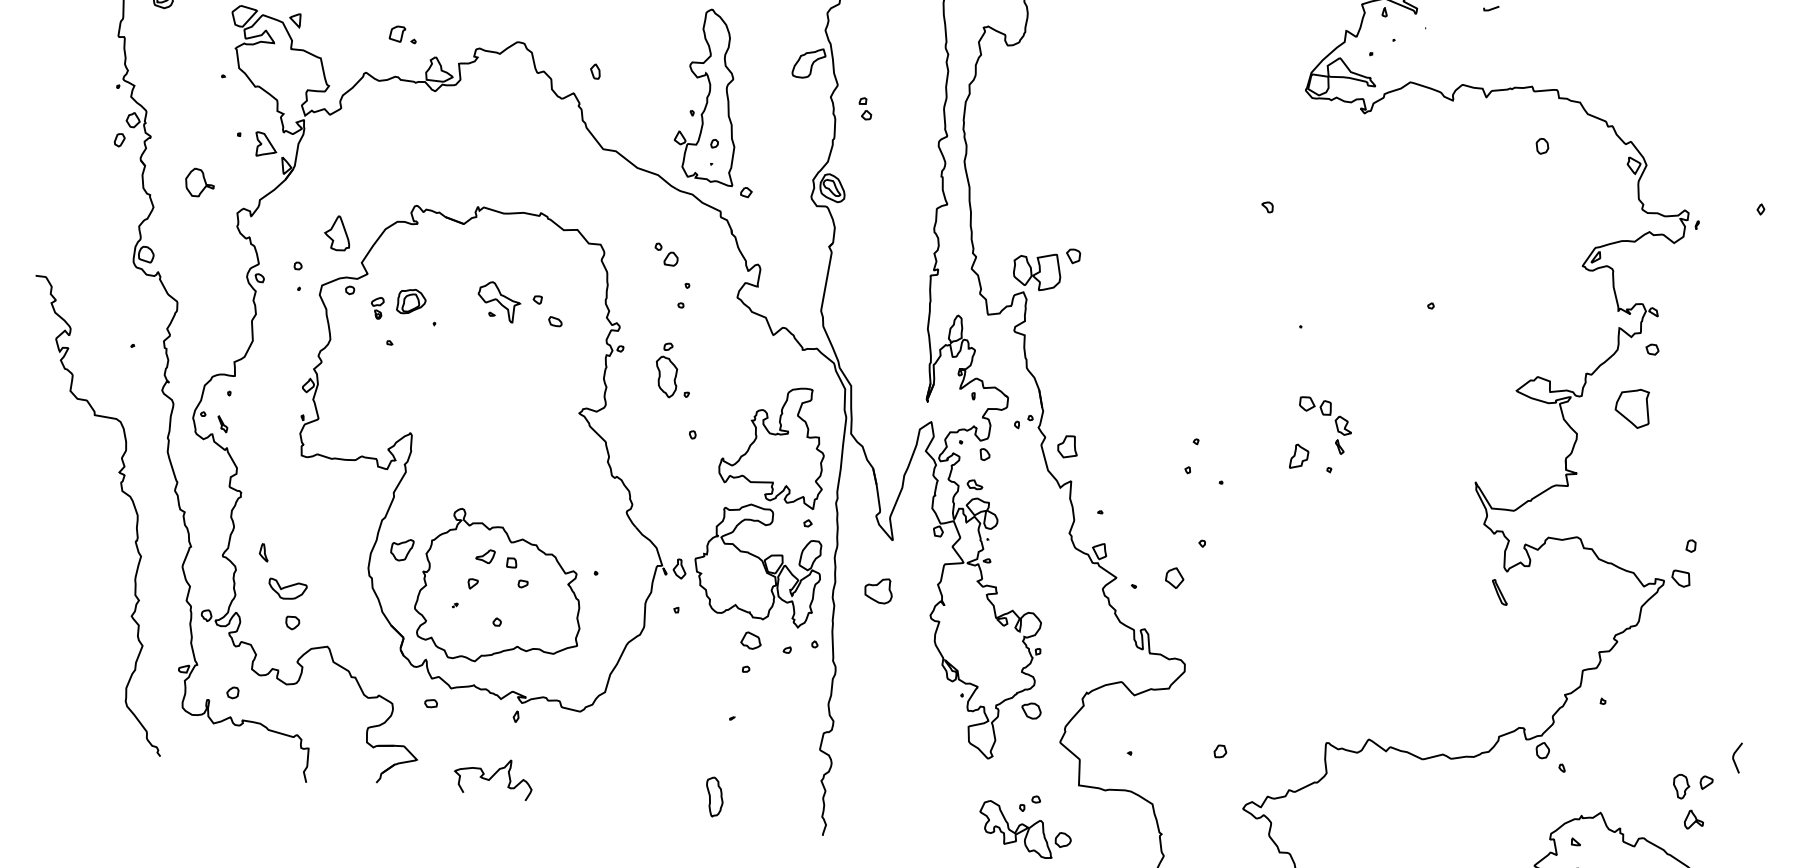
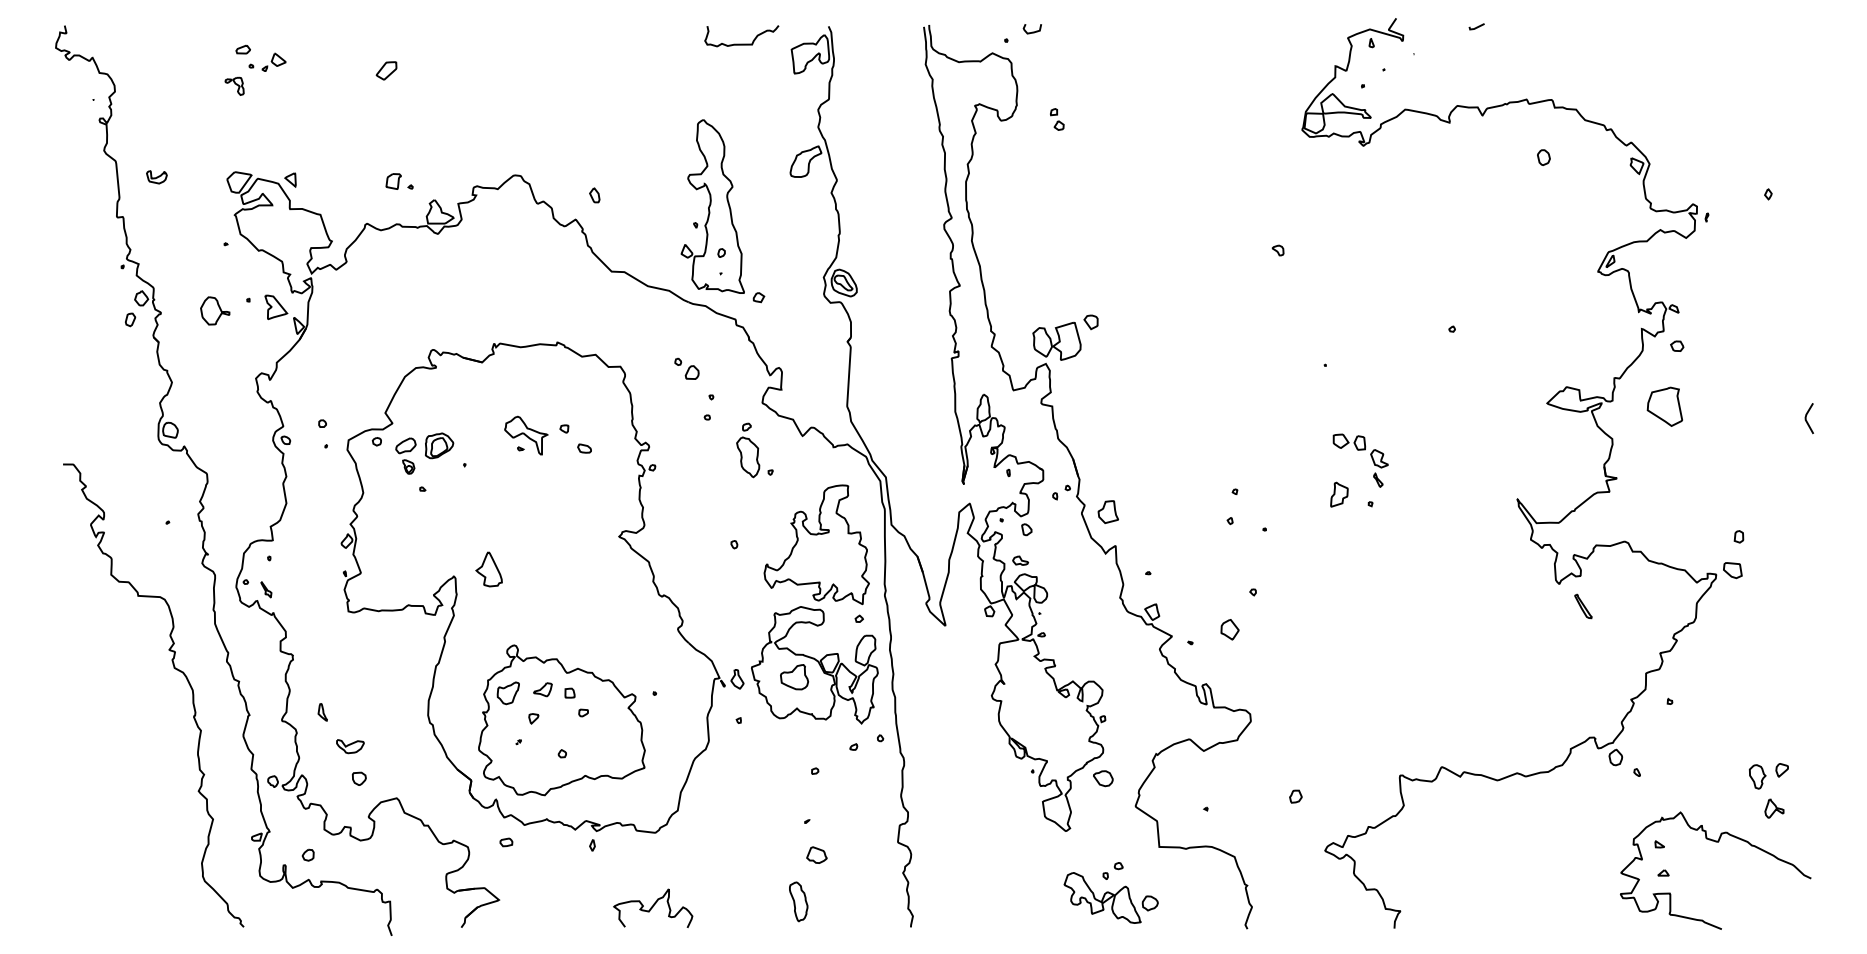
part: (865, 108) -> (1057, 119), moved
part: (200, 182) -> (215, 310), moved
part: (337, 233) -> (488, 569), moved
part: (376, 307) -> (405, 455), size x1.67
part: (673, 370) -> (754, 450), moved
part: (401, 550) -> (507, 693), moved
part: (287, 589) -> (350, 746), size x0.71
part: (878, 590) -> (794, 677), moved
part: (1499, 592) -> (1583, 606), moved
part: (750, 640) -> (816, 854), moved
line: (1734, 757) -> (1806, 418), moved
curve: (494, 776) -> (653, 907), moved

